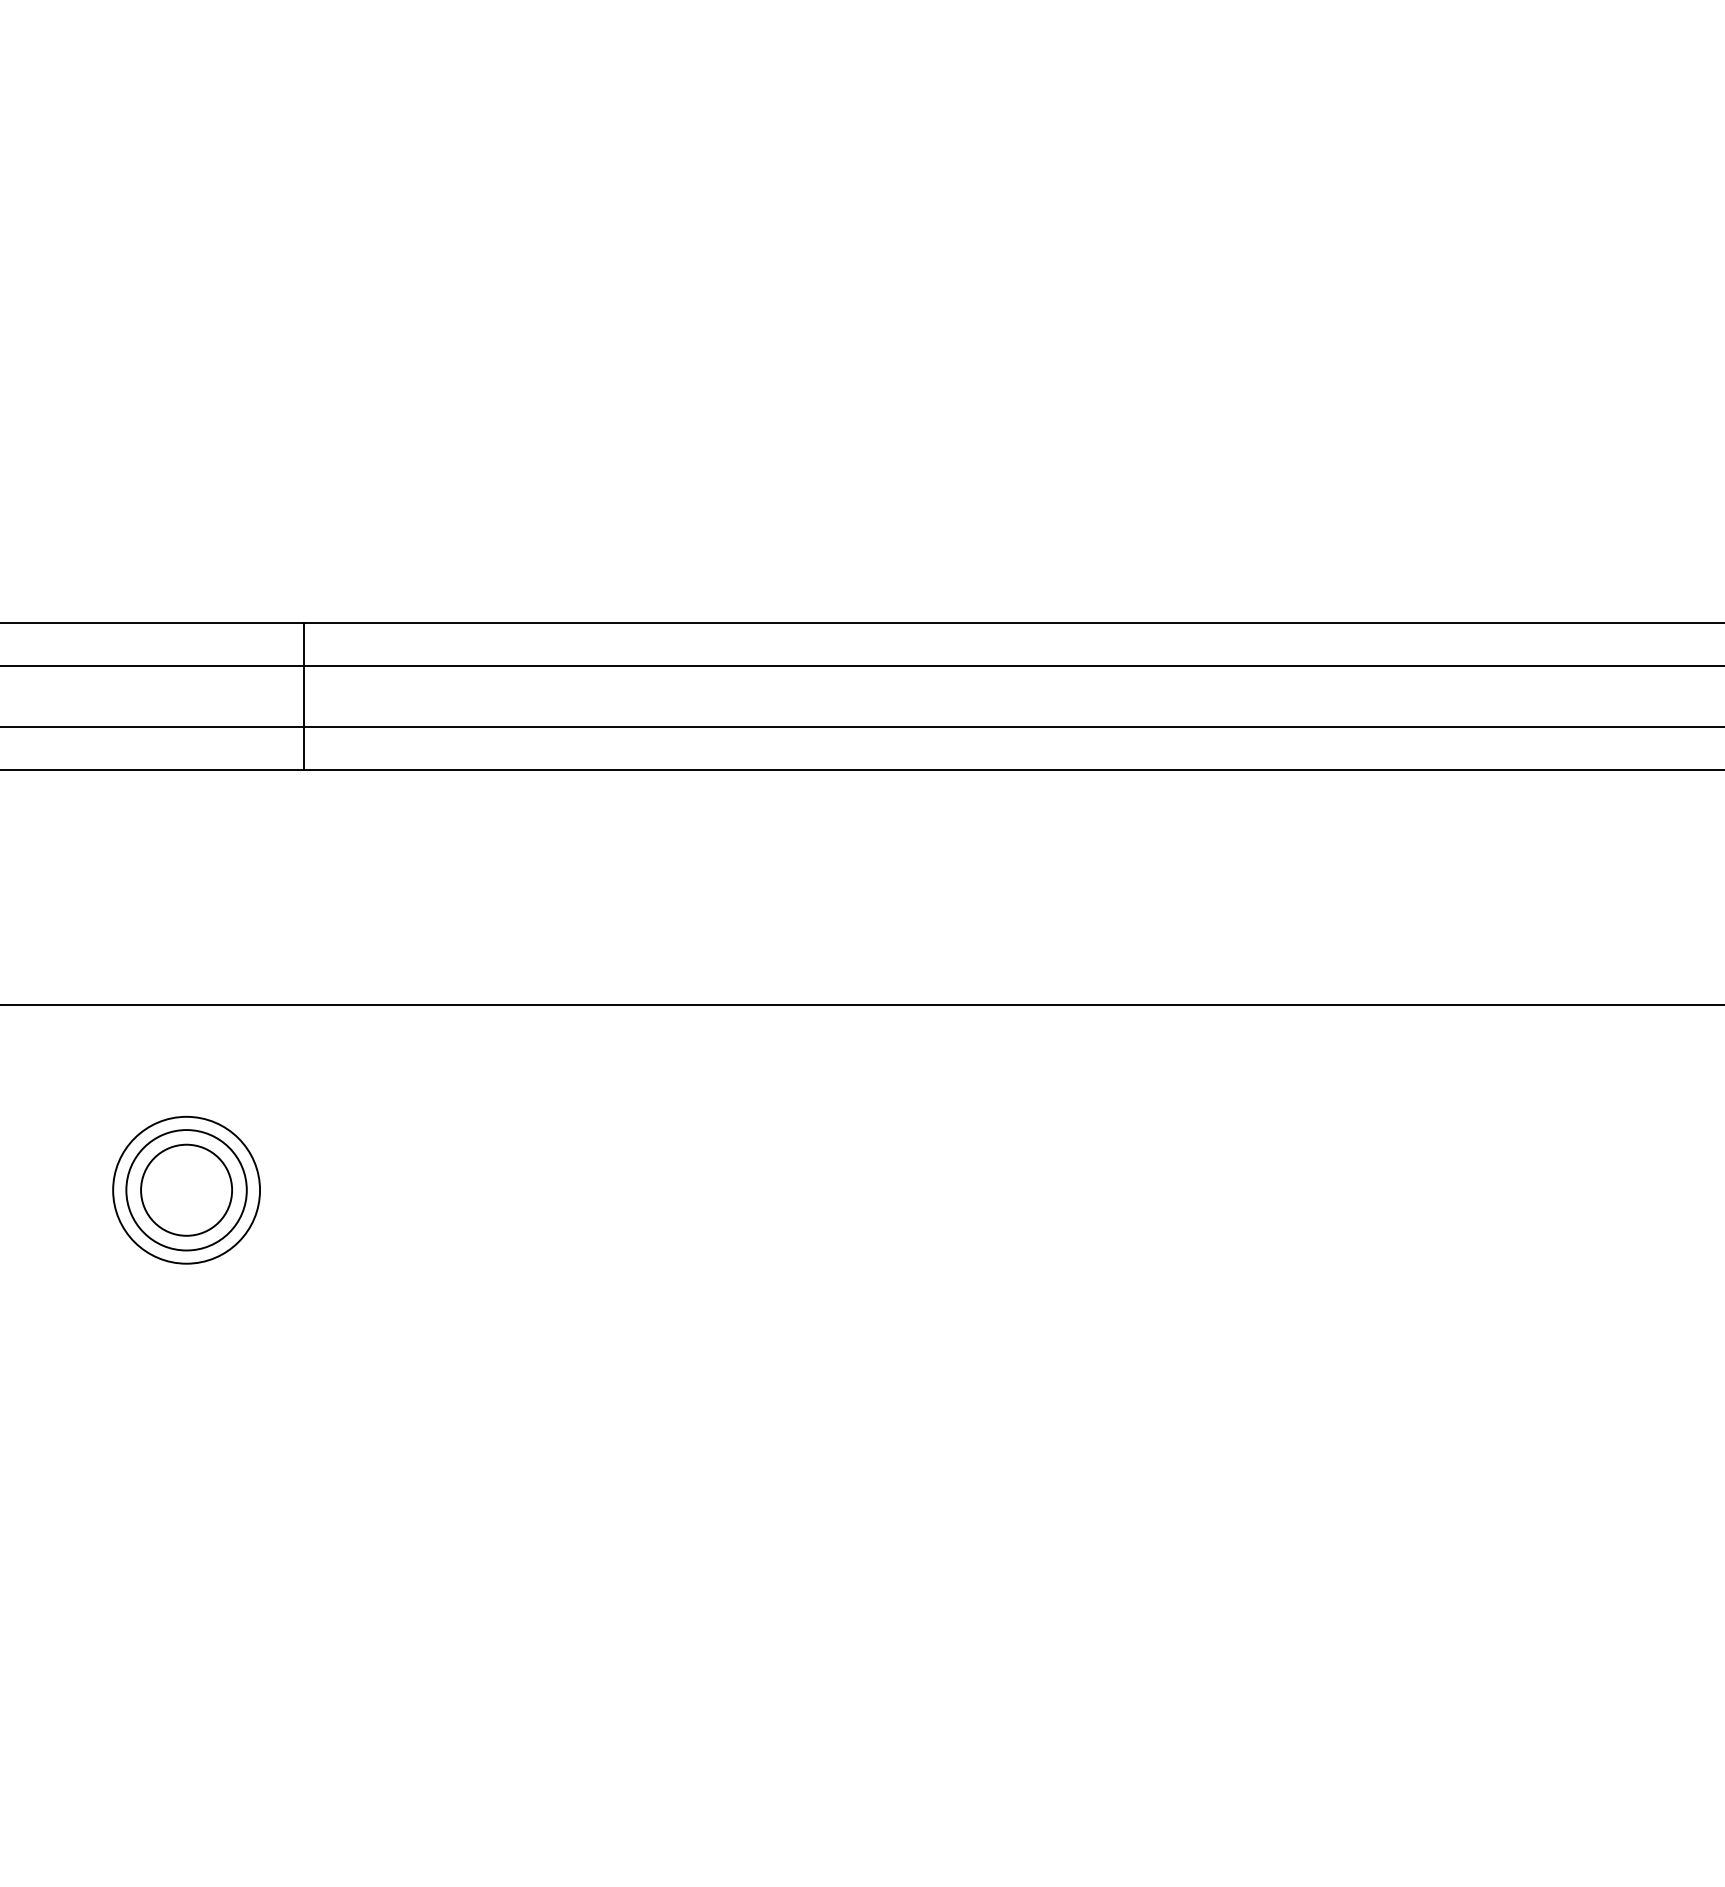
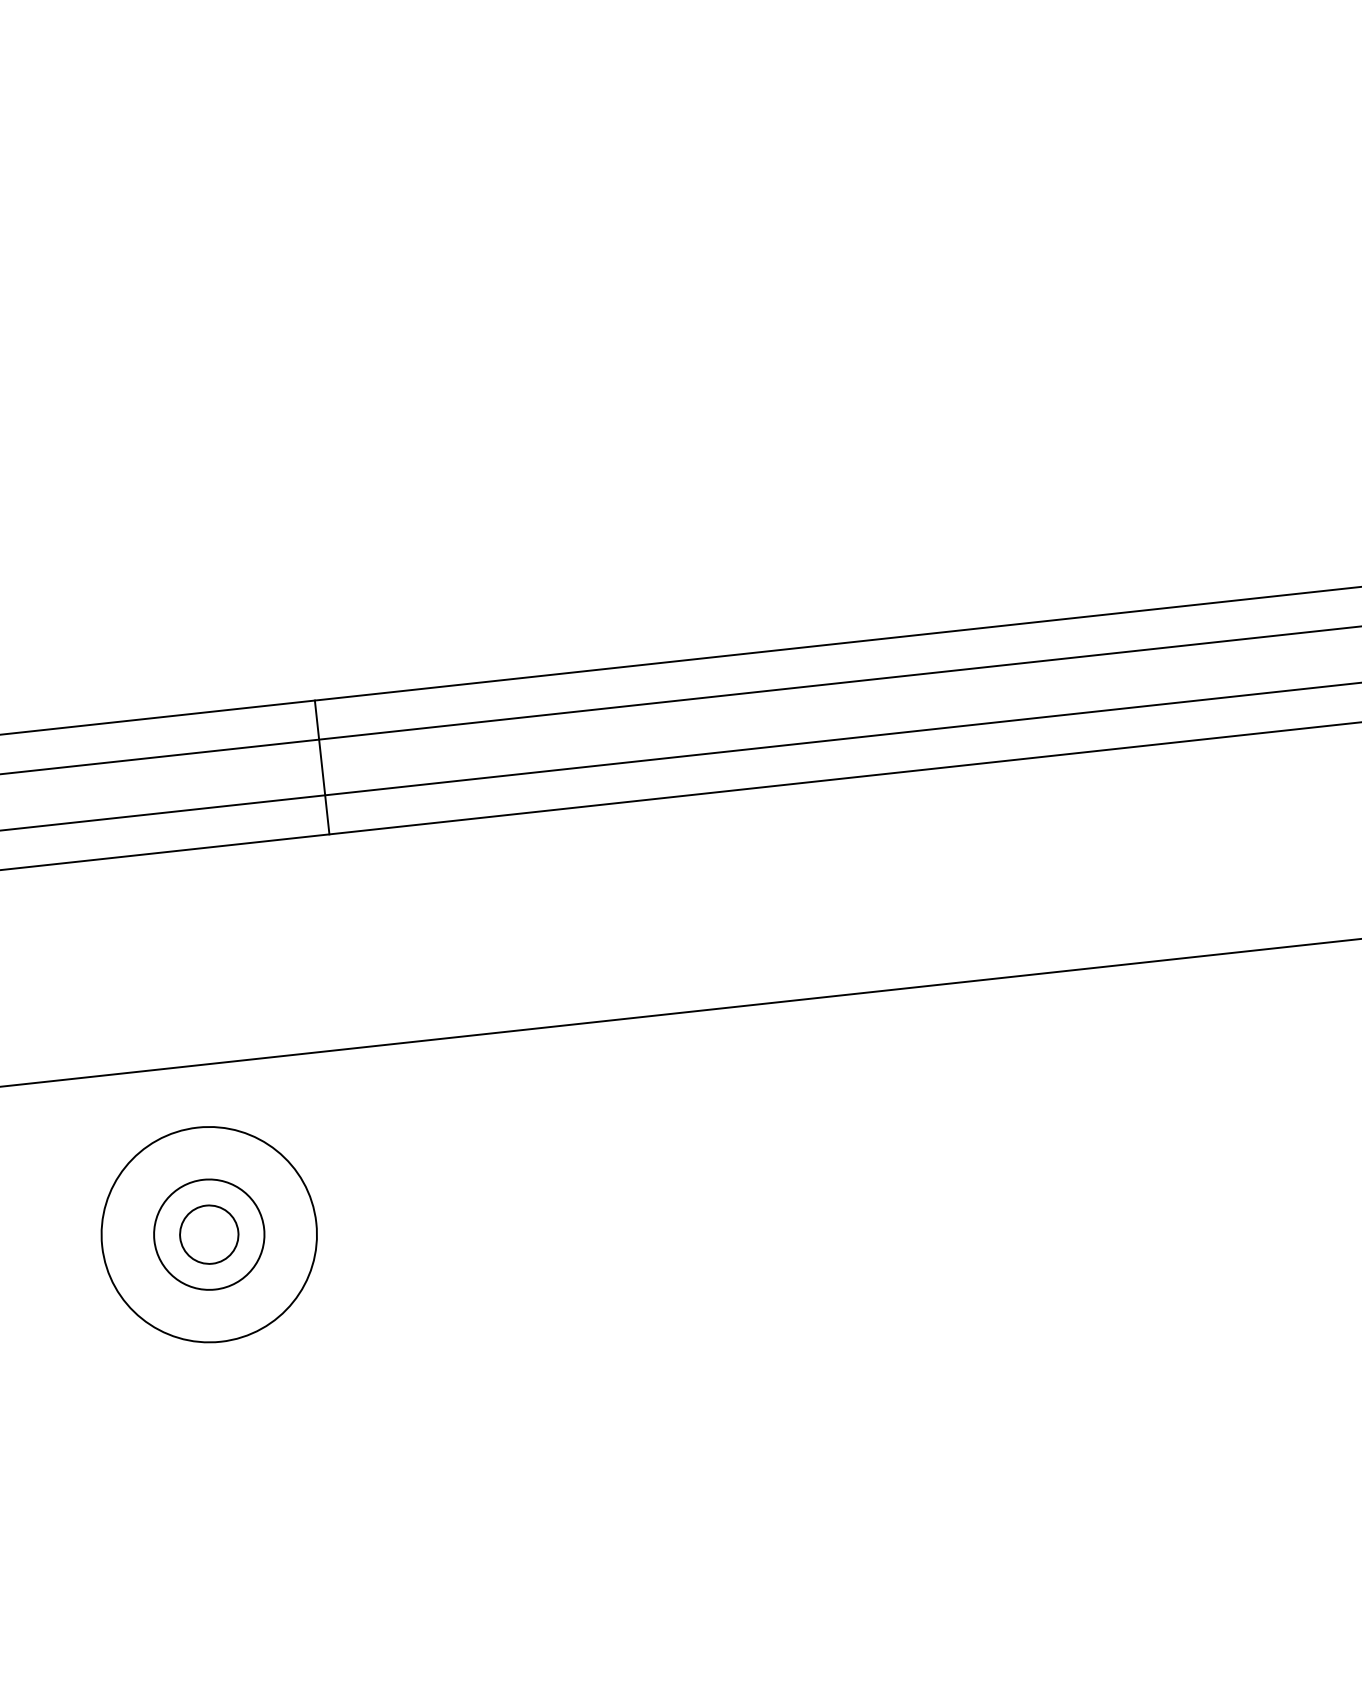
line: (304, 696) -> (322, 767), moved
circle: (186, 1189) -> (209, 1233), size x0.7
circle: (186, 1189) -> (209, 1233), size x1.6

